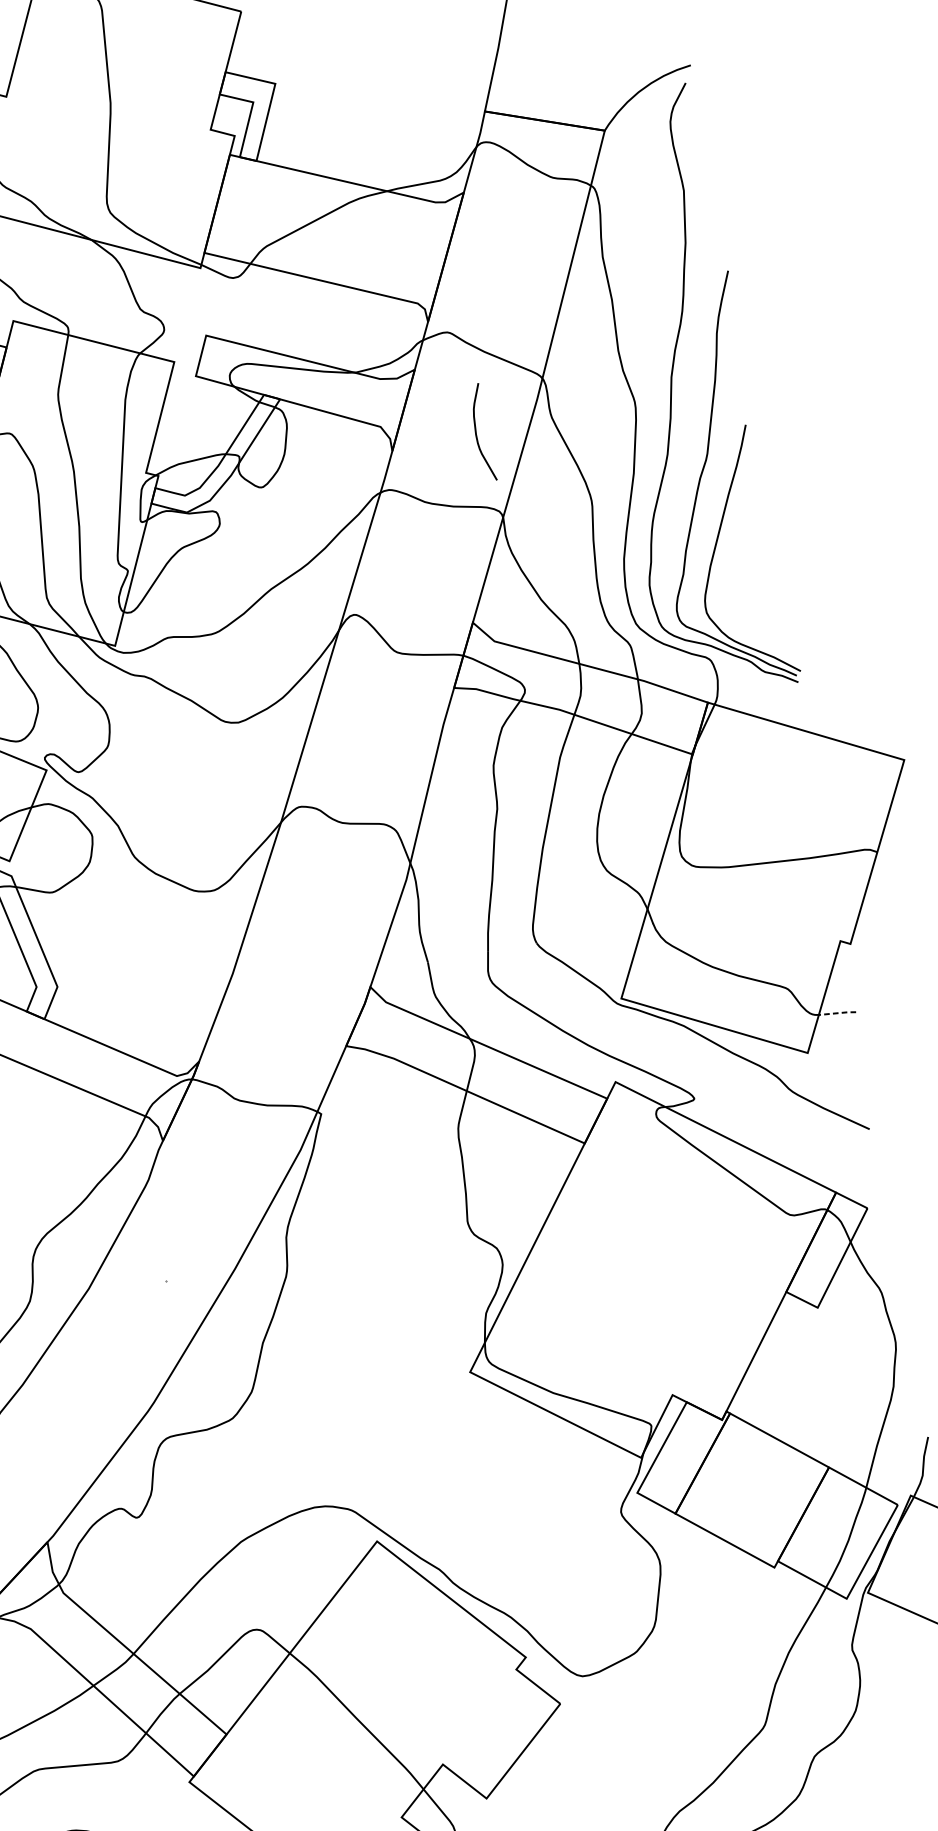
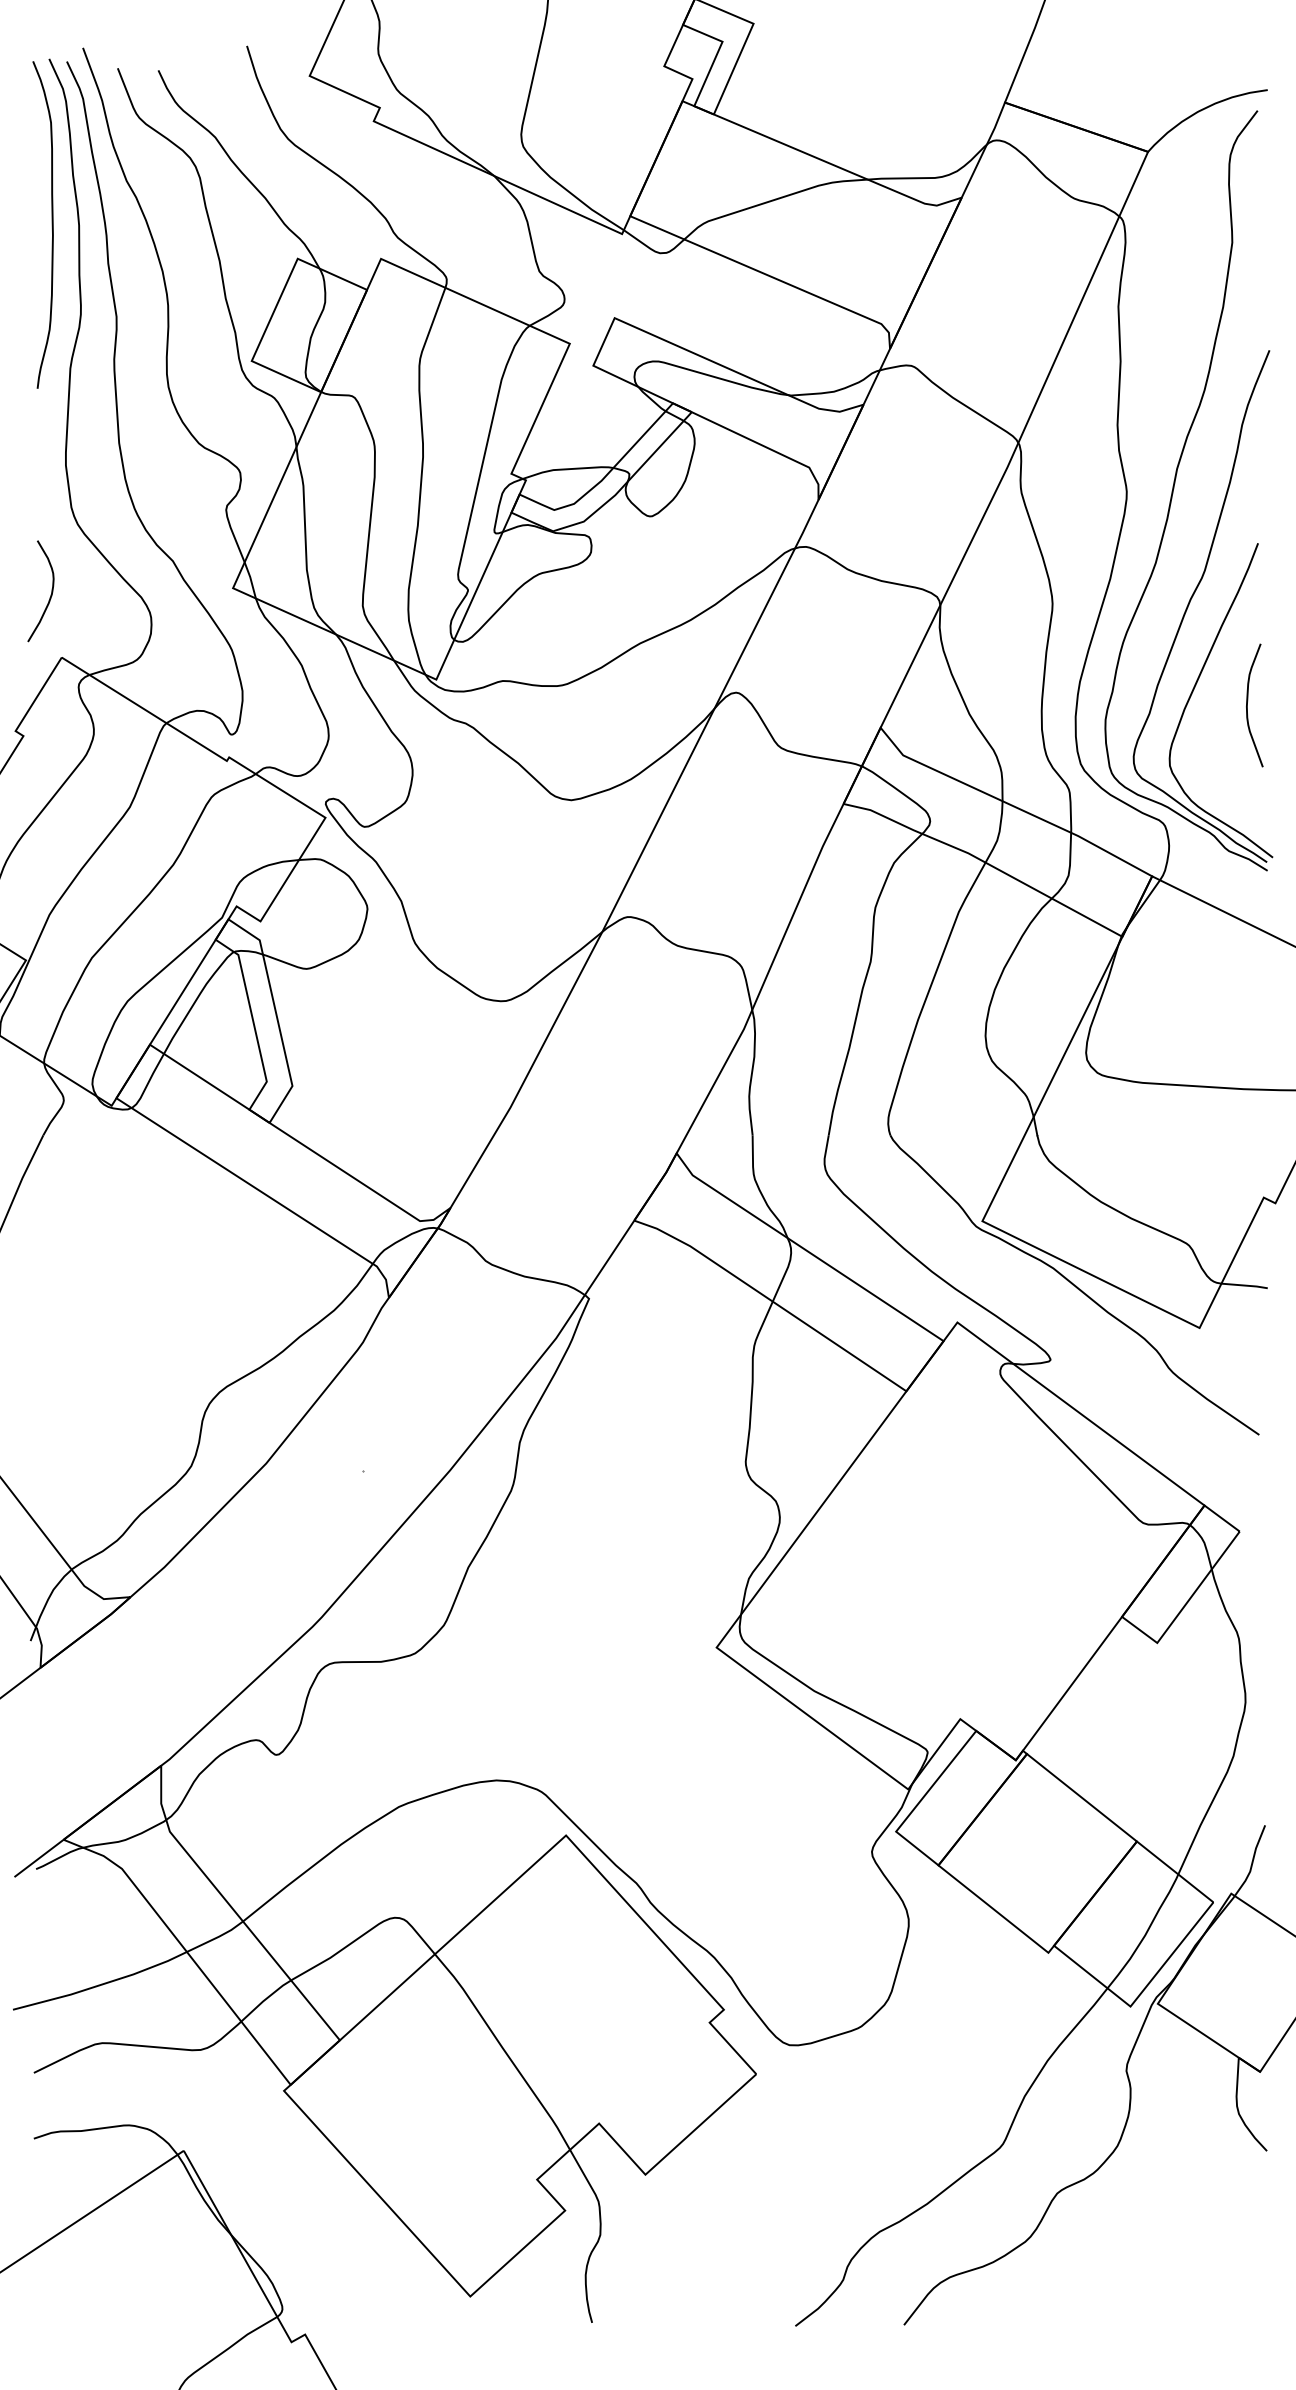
curve: (476, 433) -> (1247, 705), moved
line: (838, 1013) -> (1245, 1285), dashed -> solid

